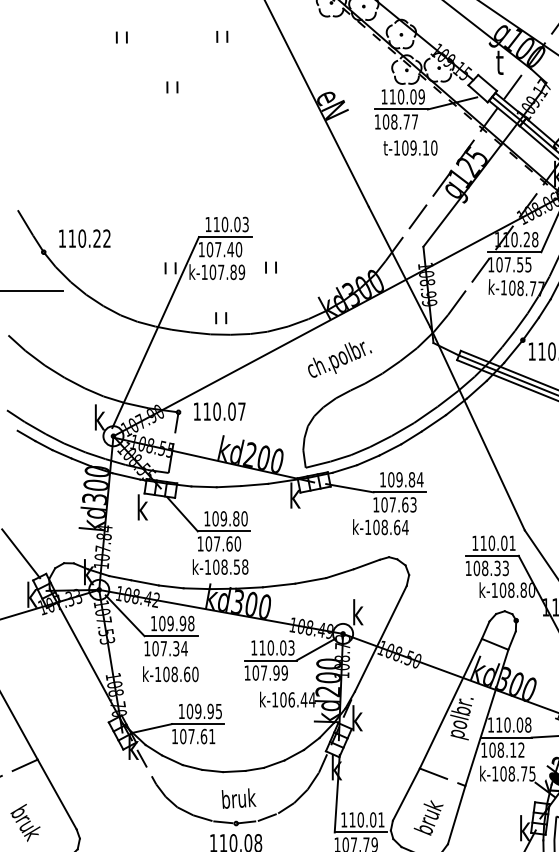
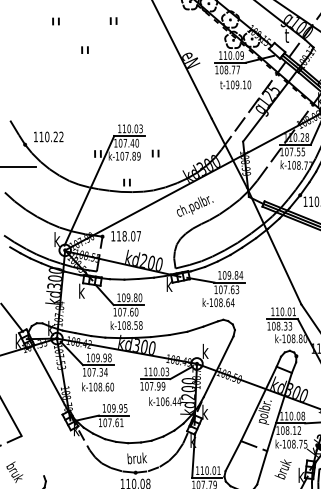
part: (168, 81) -> (82, 46), moved
text: (216, 412) -> (124, 236), 110.07 -> 118.07
line: (56, 795) -> (32, 456), removed
text: (427, 817) -> (282, 469), moved

